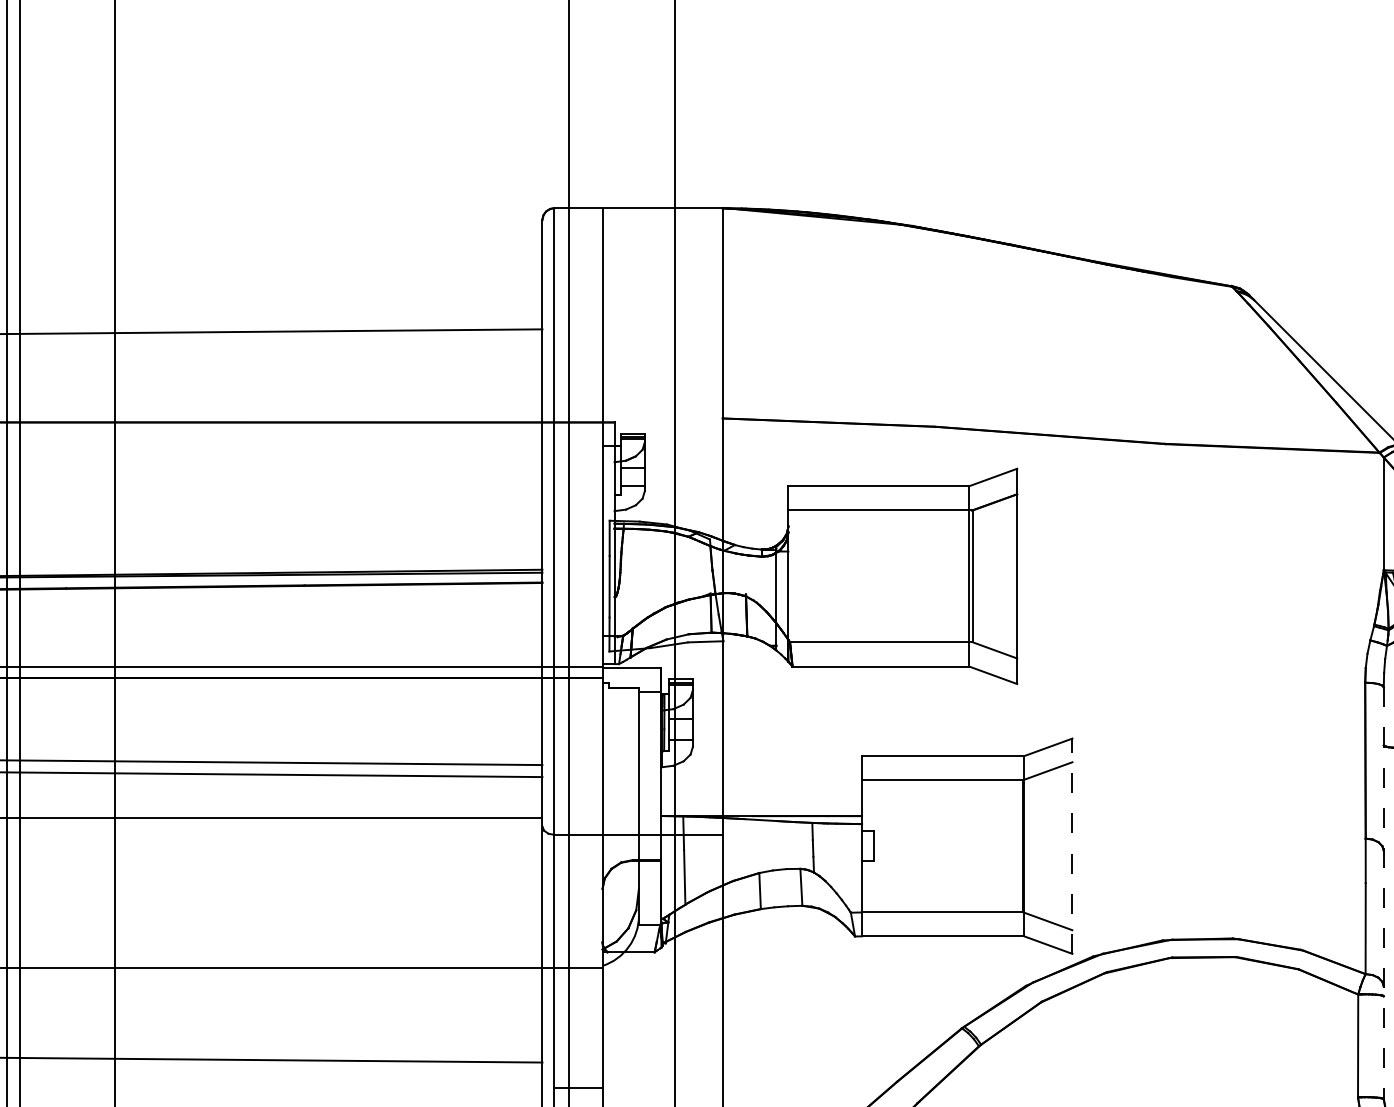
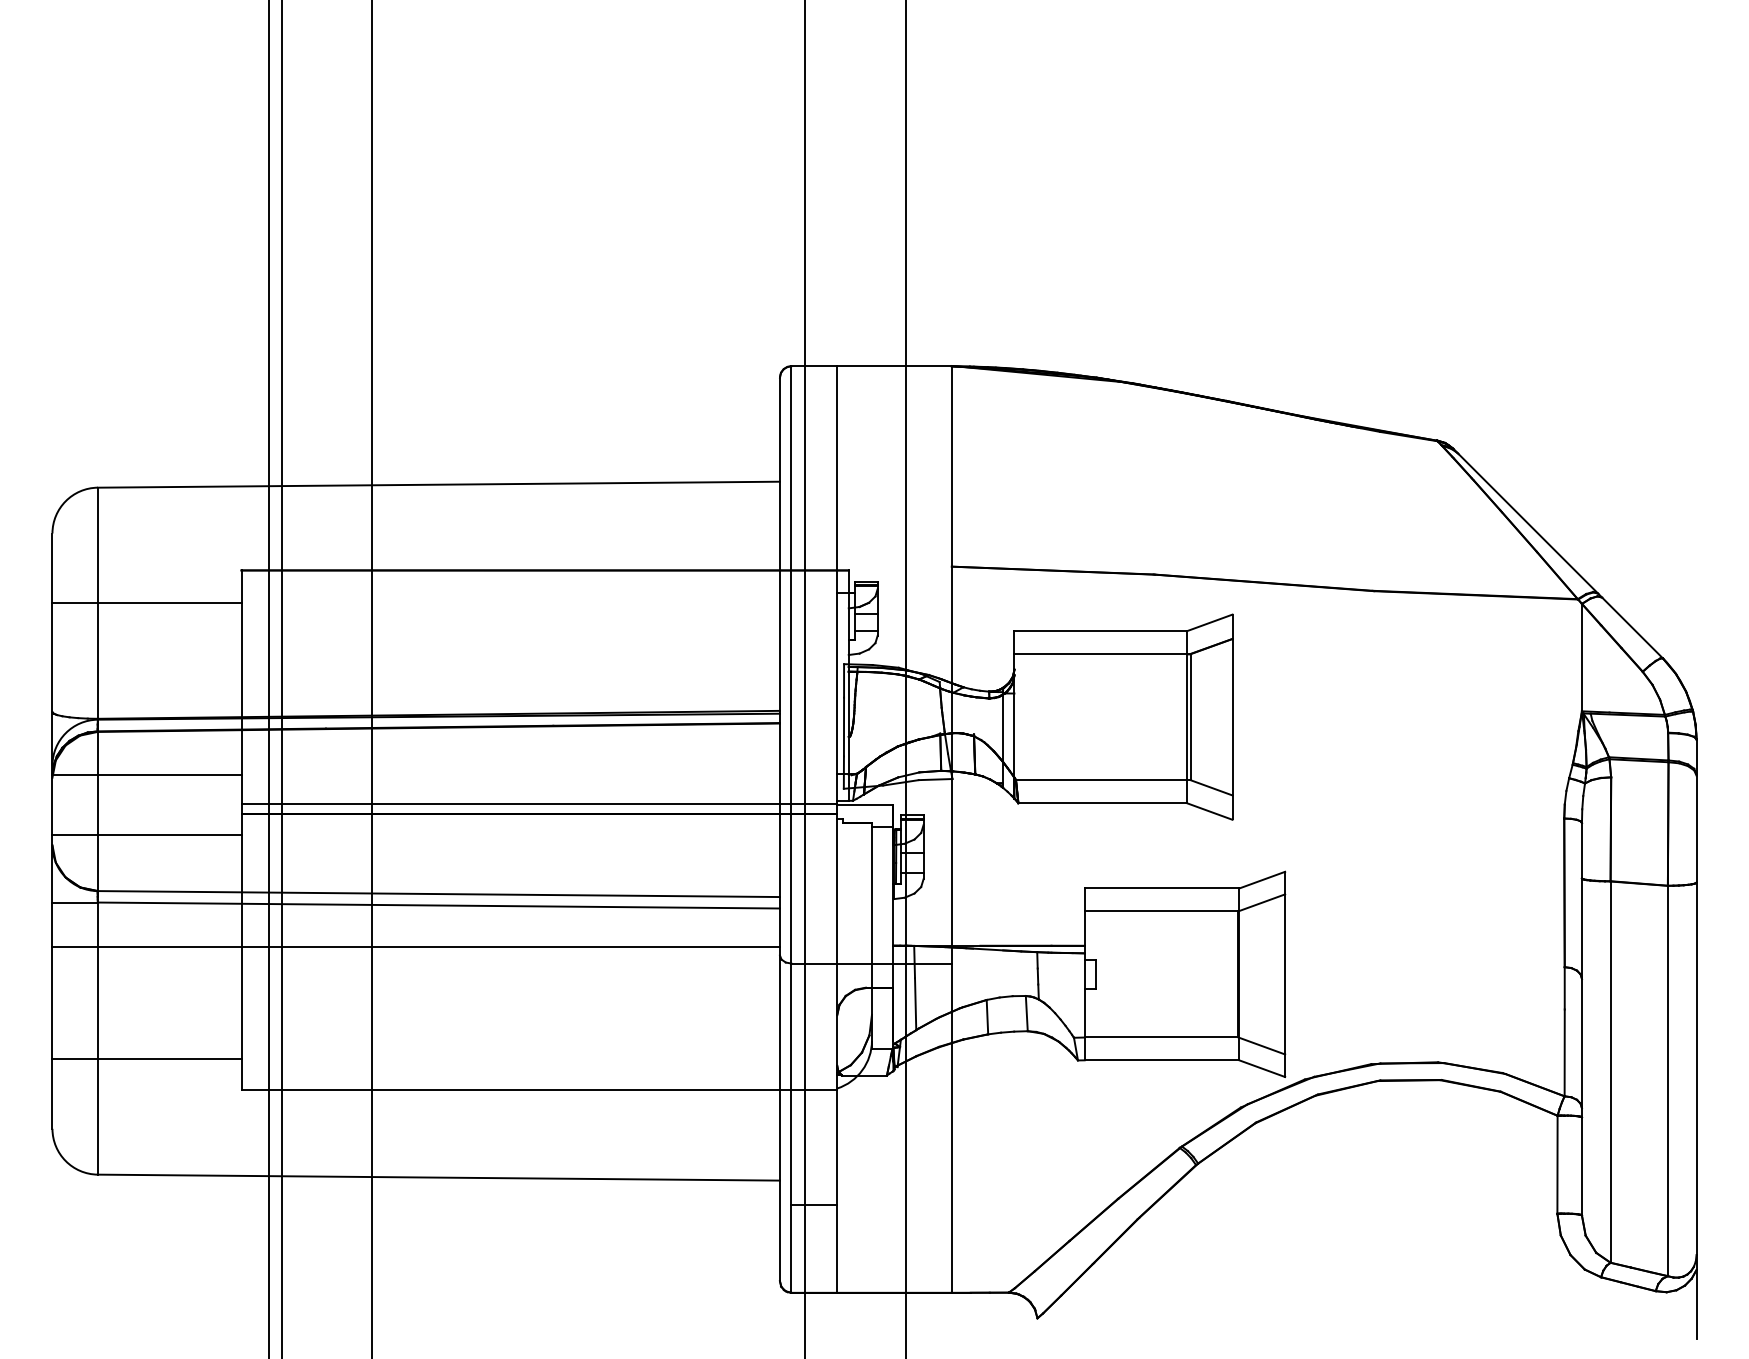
line: (1072, 846) -> (1285, 974), dashed -> solid
line: (1383, 893) -> (1581, 1019), dashed -> solid

